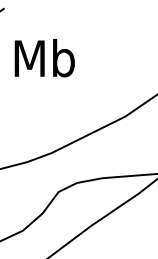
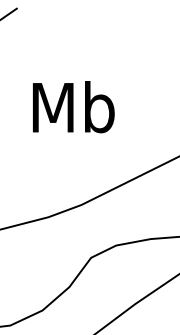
text: (44, 58) -> (73, 107), moved

